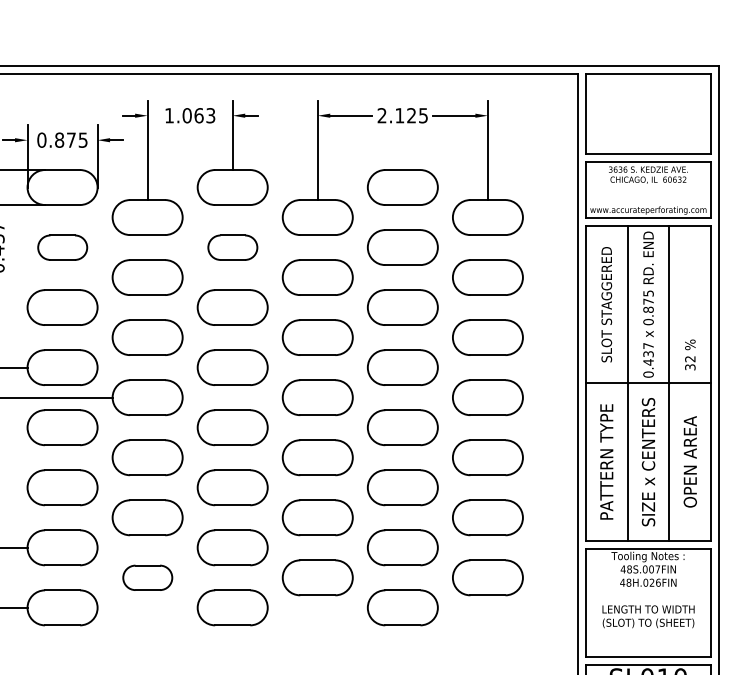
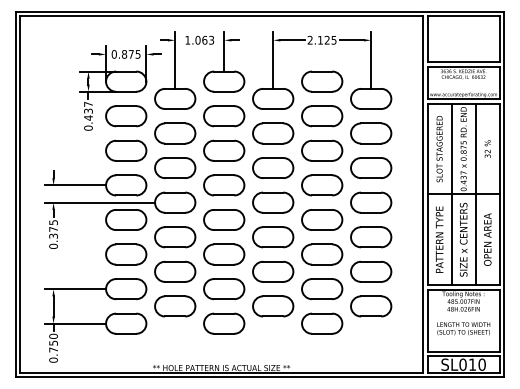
part: (63, 248) -> (126, 116), size x1.43
part: (233, 248) -> (224, 116), size x1.43
text: (689, 353) -> (487, 148), moved
part: (148, 577) -> (175, 306), size x1.43

